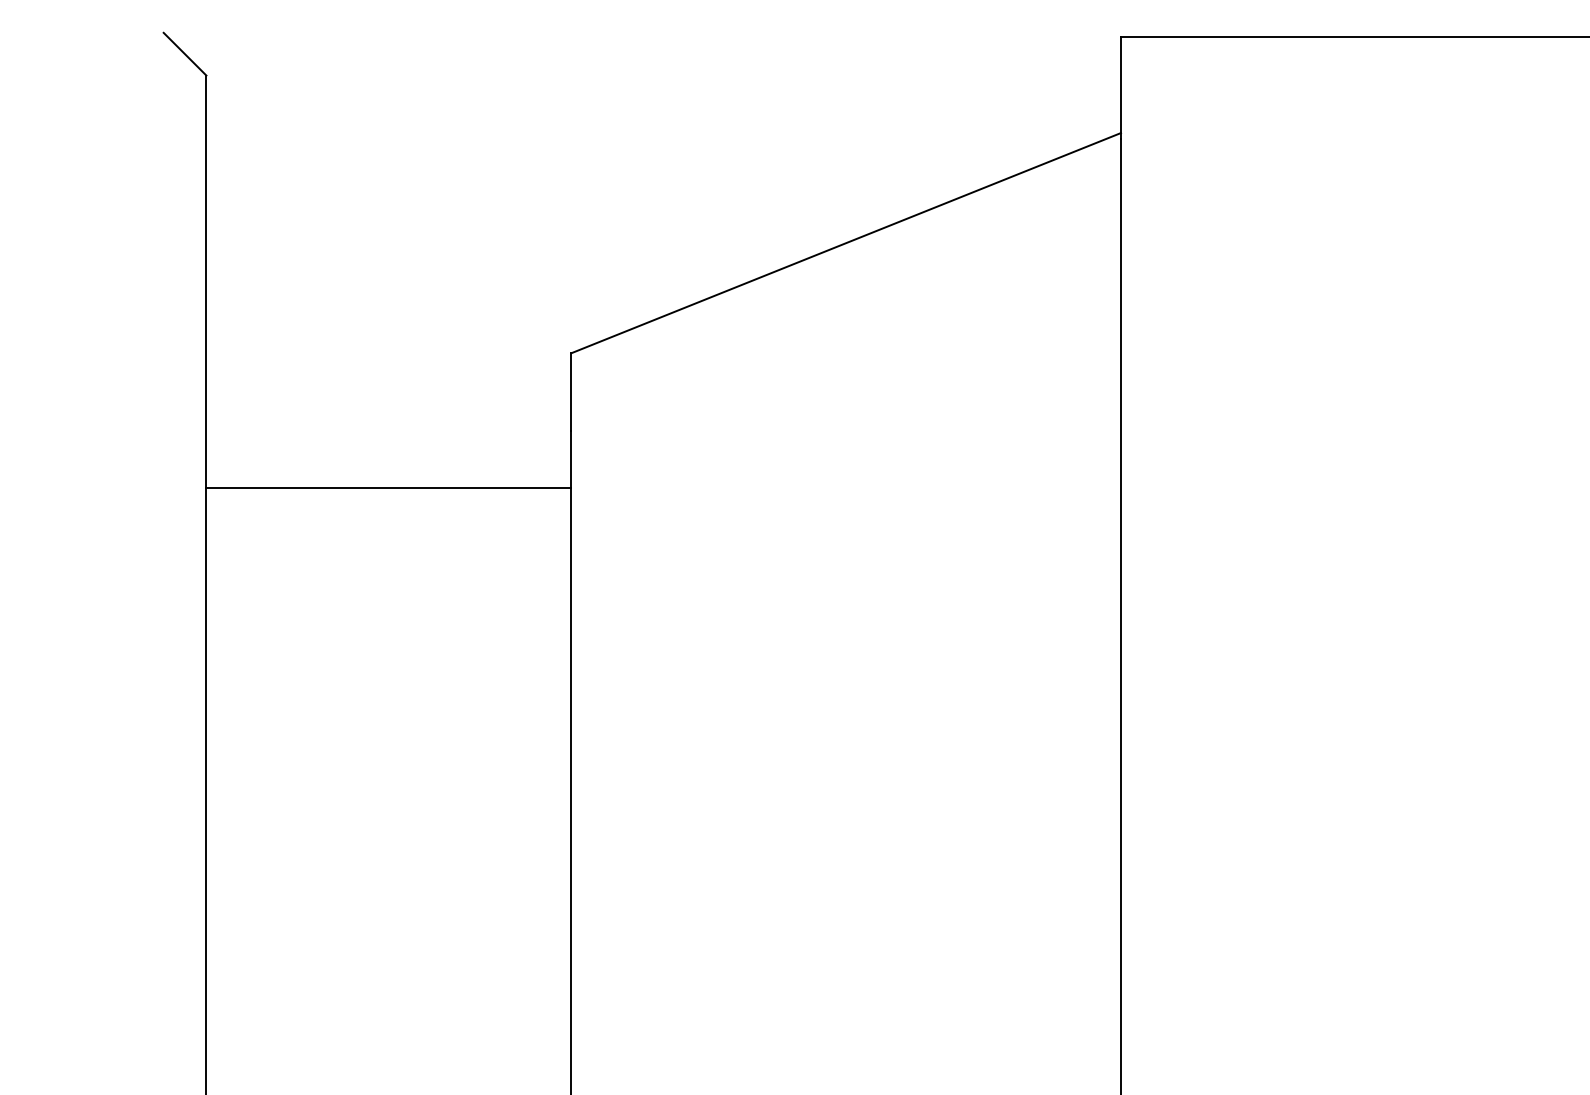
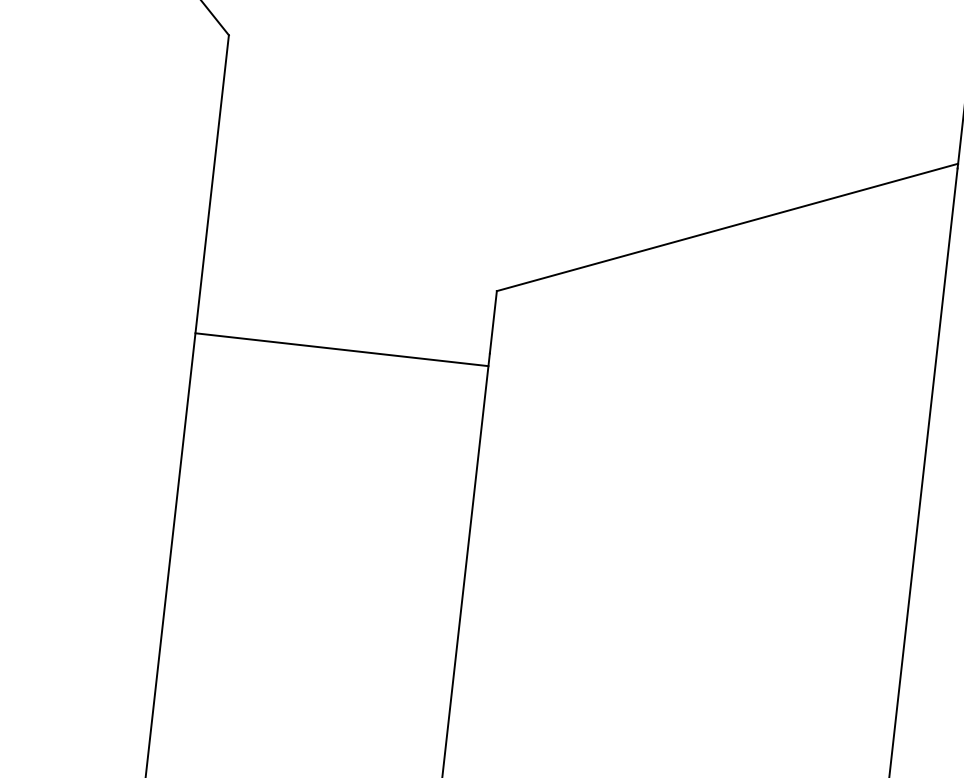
line: (388, 487) -> (341, 349), moved

